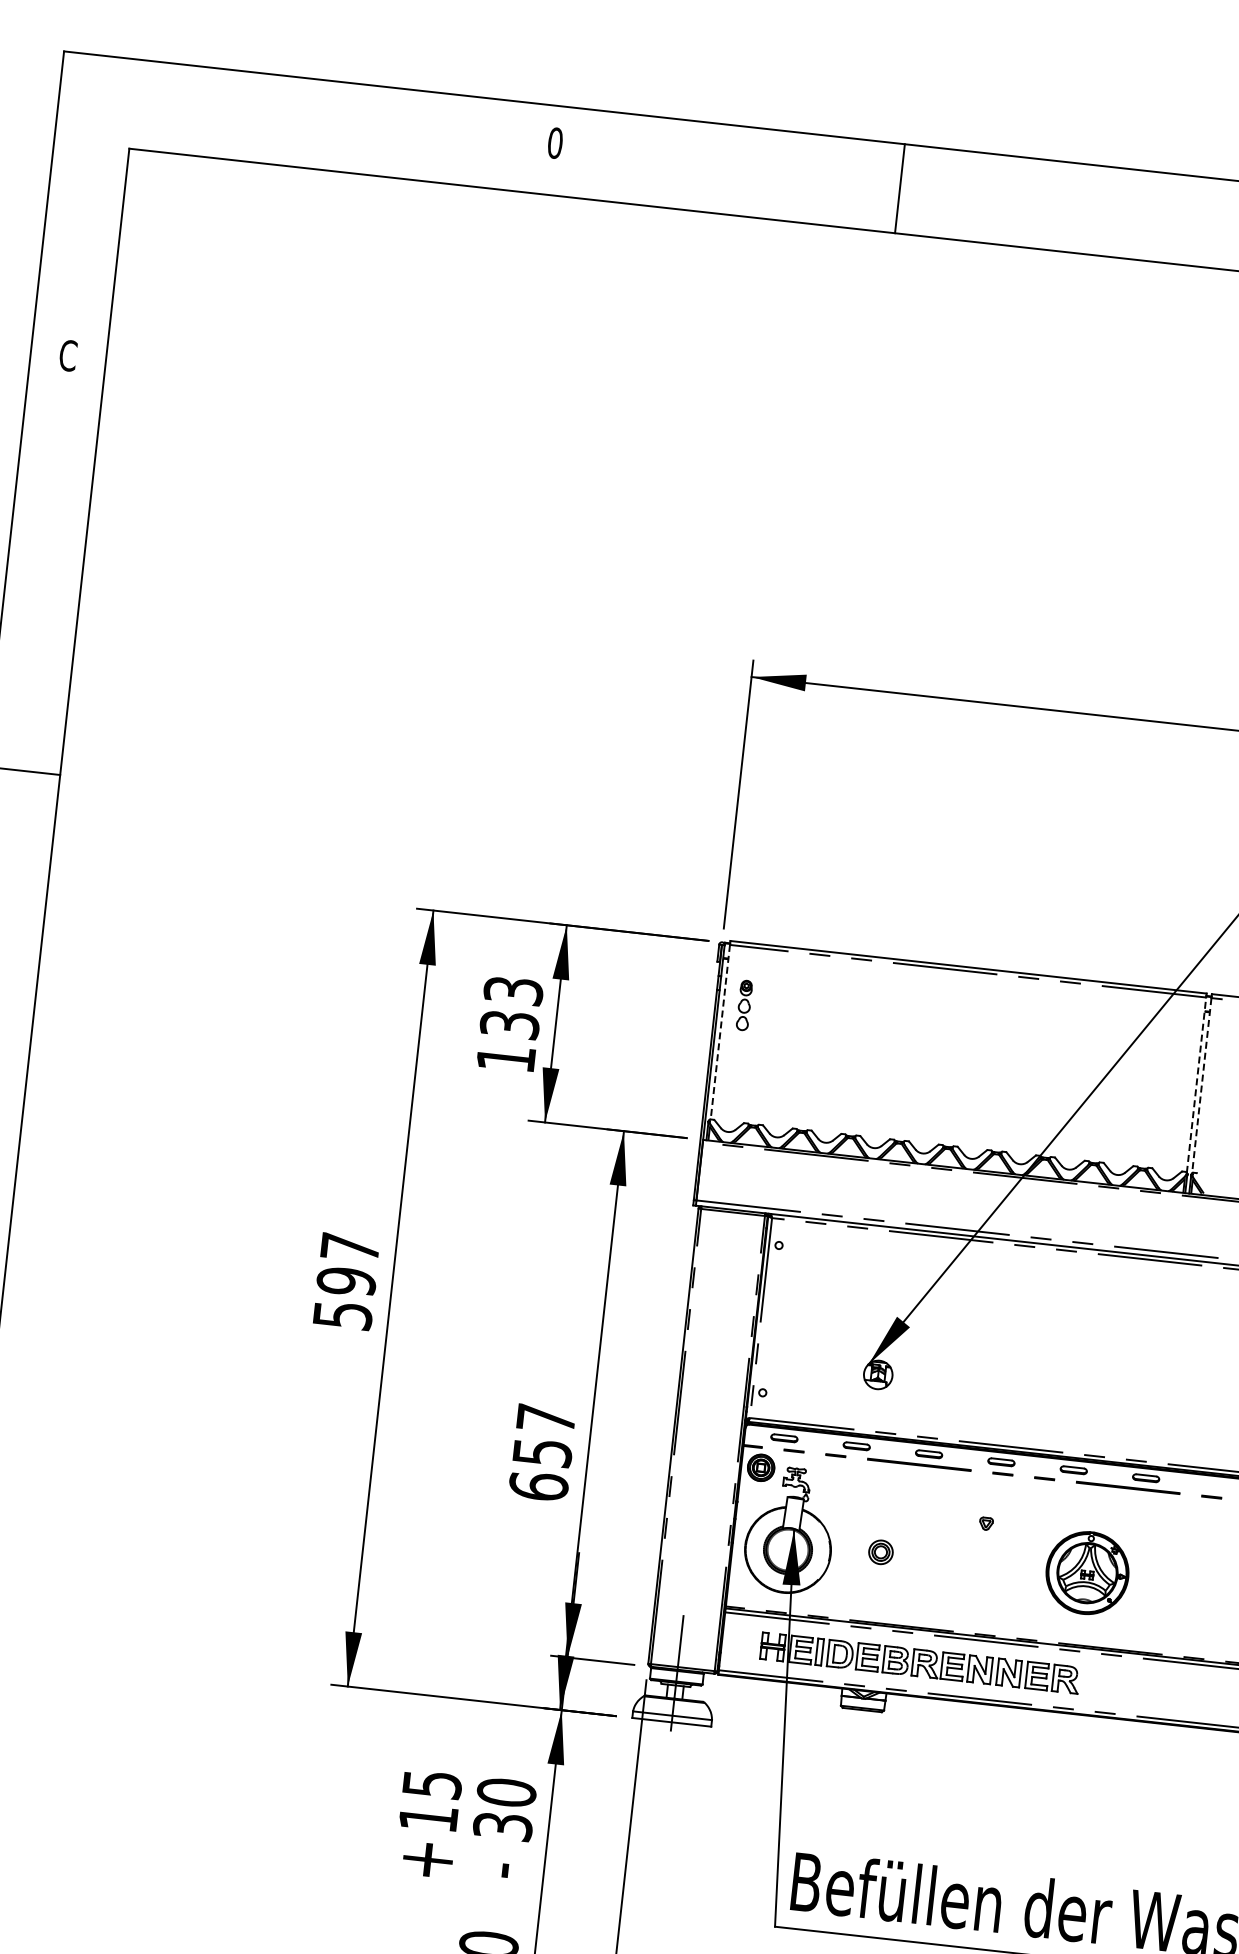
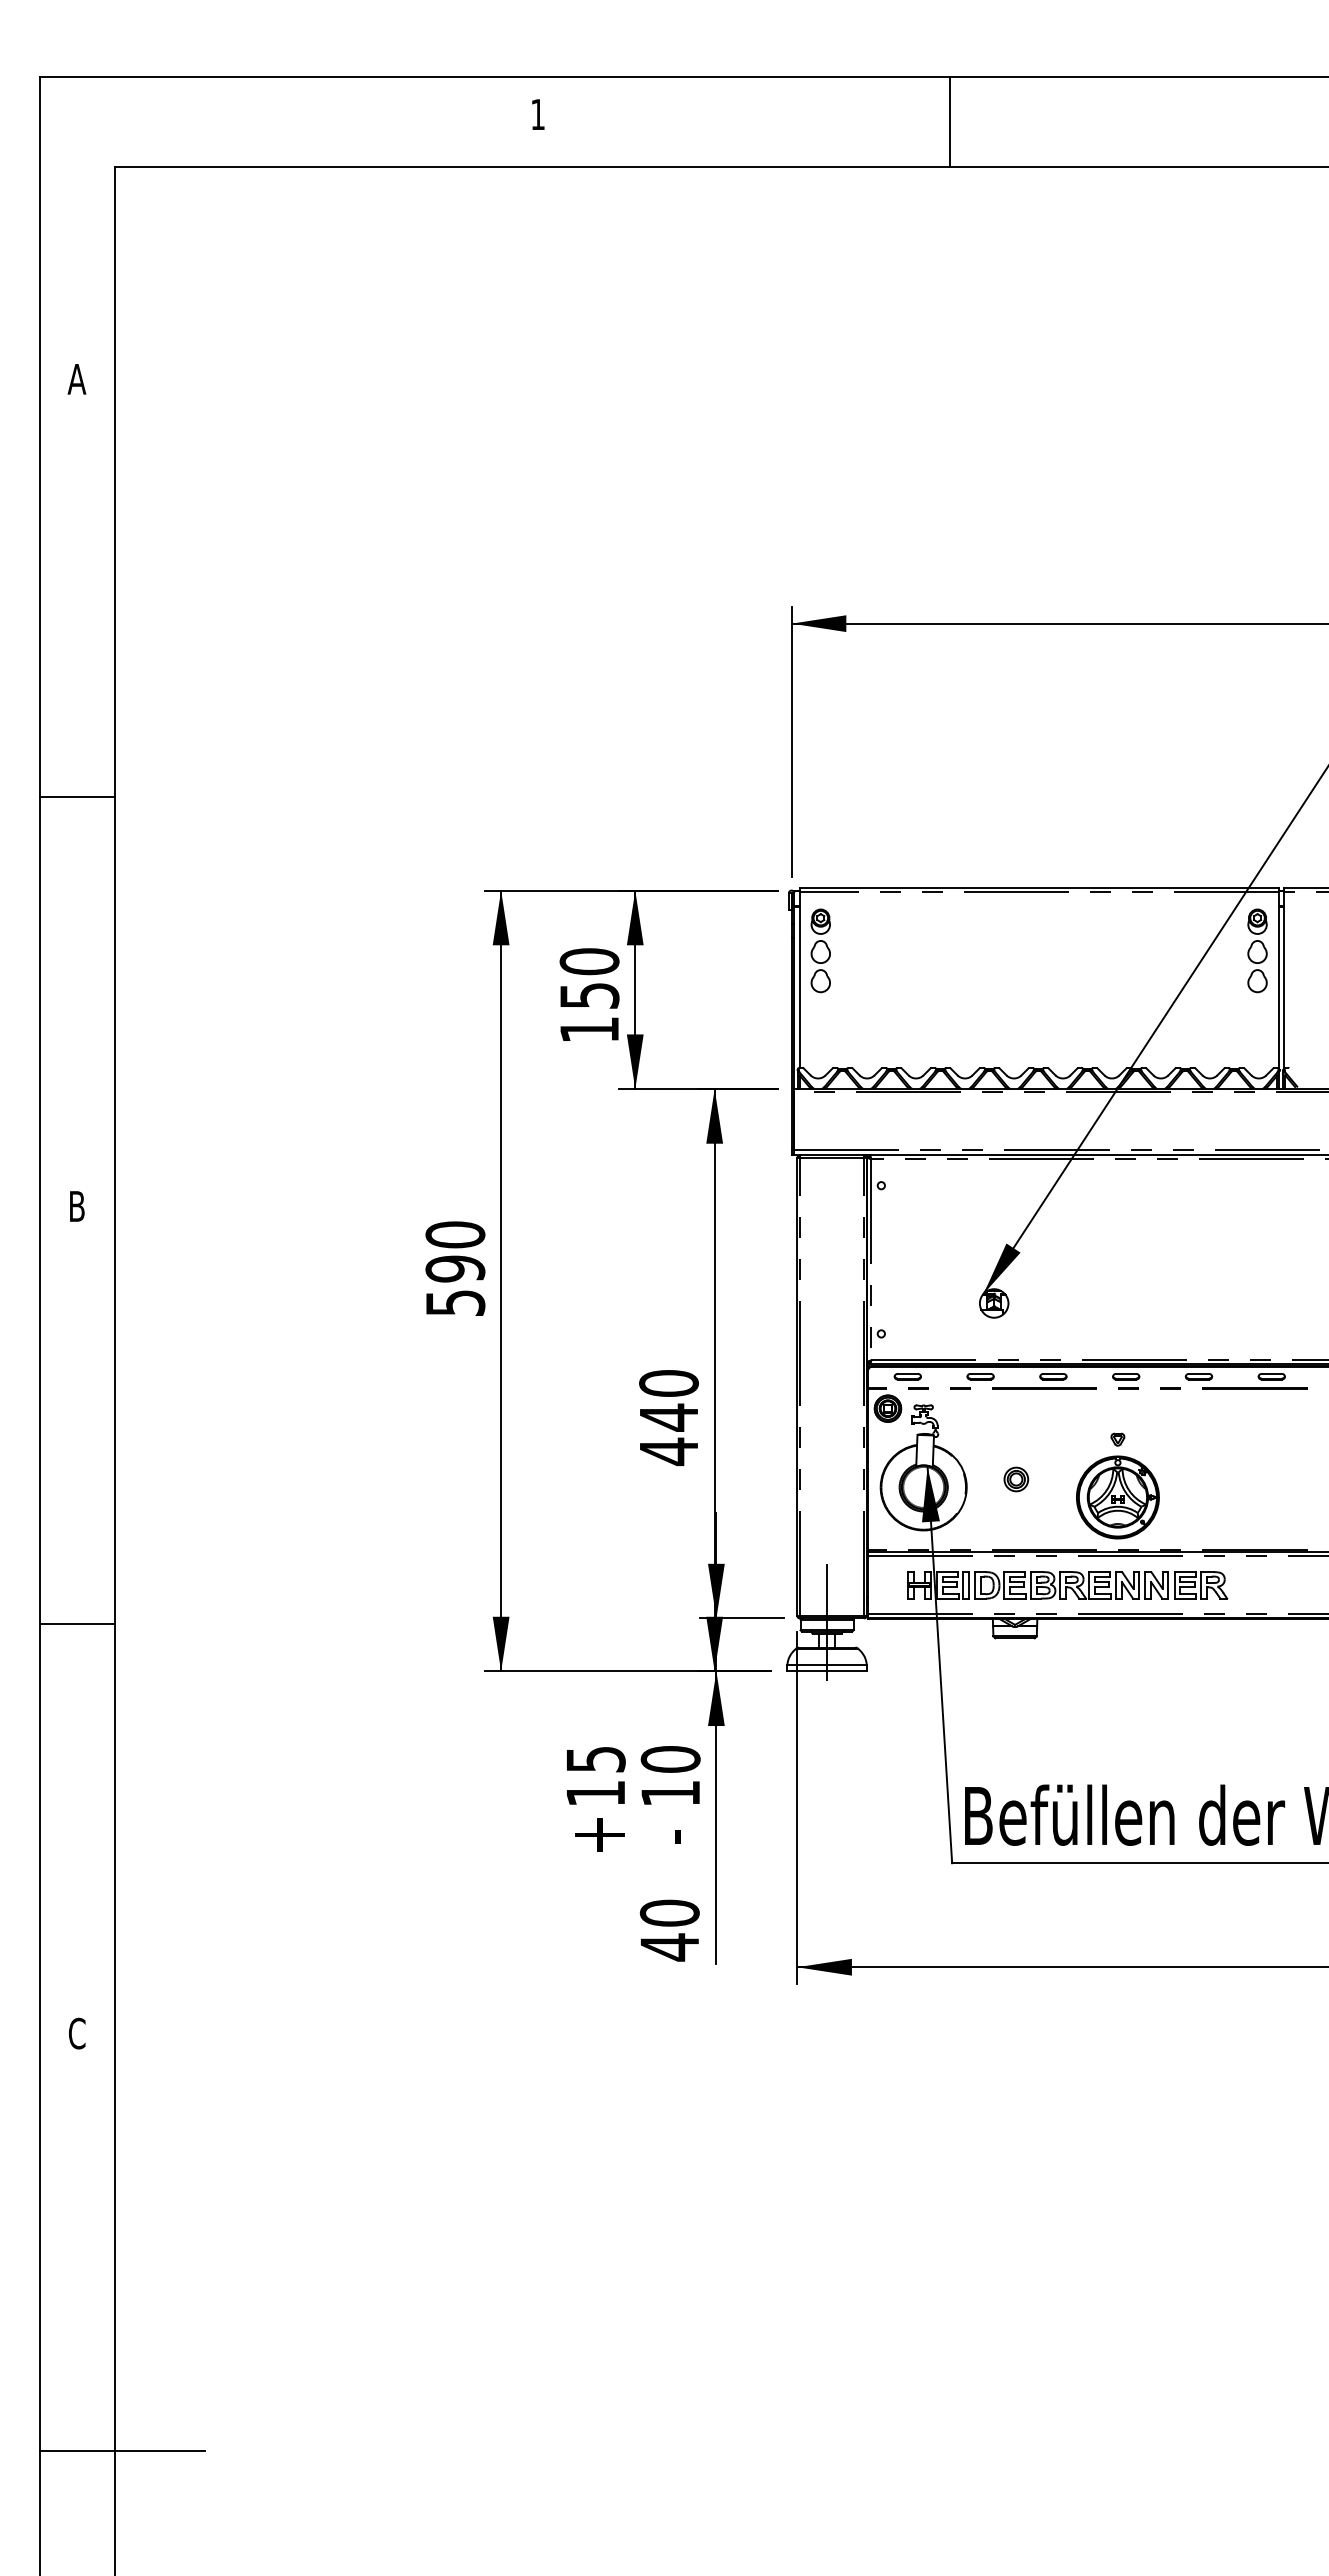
text: (555, 143) -> (538, 114), 0 -> 1
line: (899, 188) -> (949, 121), moved
text: (67, 355) -> (76, 379), C -> A
part: (744, 1005) -> (820, 950), size x1.67
text: (511, 1007) -> (589, 978), 133 -> 150
line: (720, 1032) -> (799, 980), dashed -> solid
part: (1178, 1053) -> (1257, 950), added
line: (1196, 1085) -> (1278, 980), dashed -> solid
line: (1202, 1086) -> (1284, 981), dashed -> solid
text: (350, 1247) -> (455, 1234), 597 -> 590
text: (541, 1453) -> (668, 1418), 657 -> 440
part: (1087, 1573) -> (1117, 1497), moved
text: (502, 1826) -> (670, 1793), 30 -> 10

